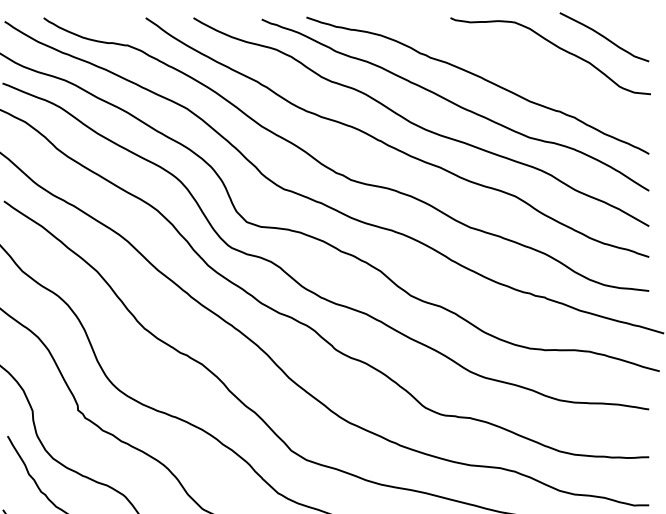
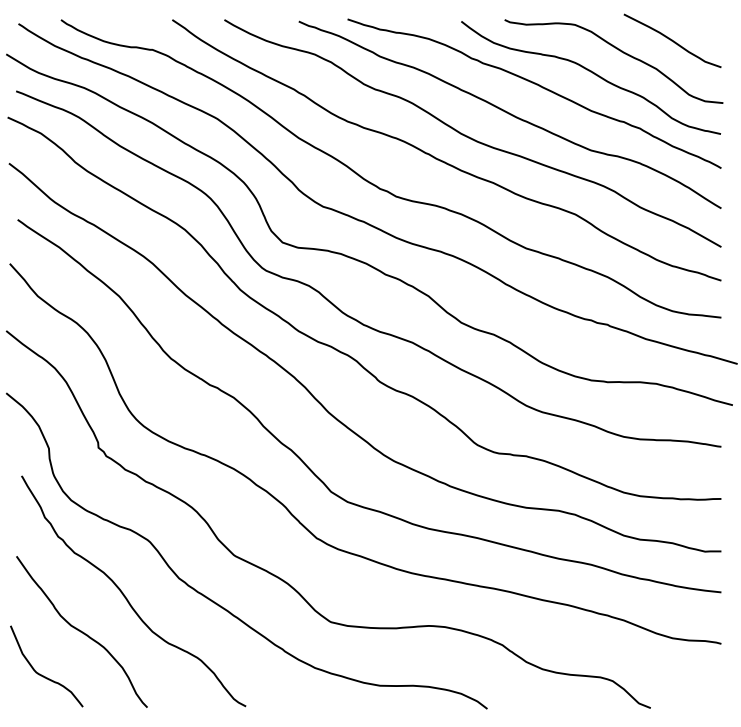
curve: (531, 68) -> (593, 74), added

